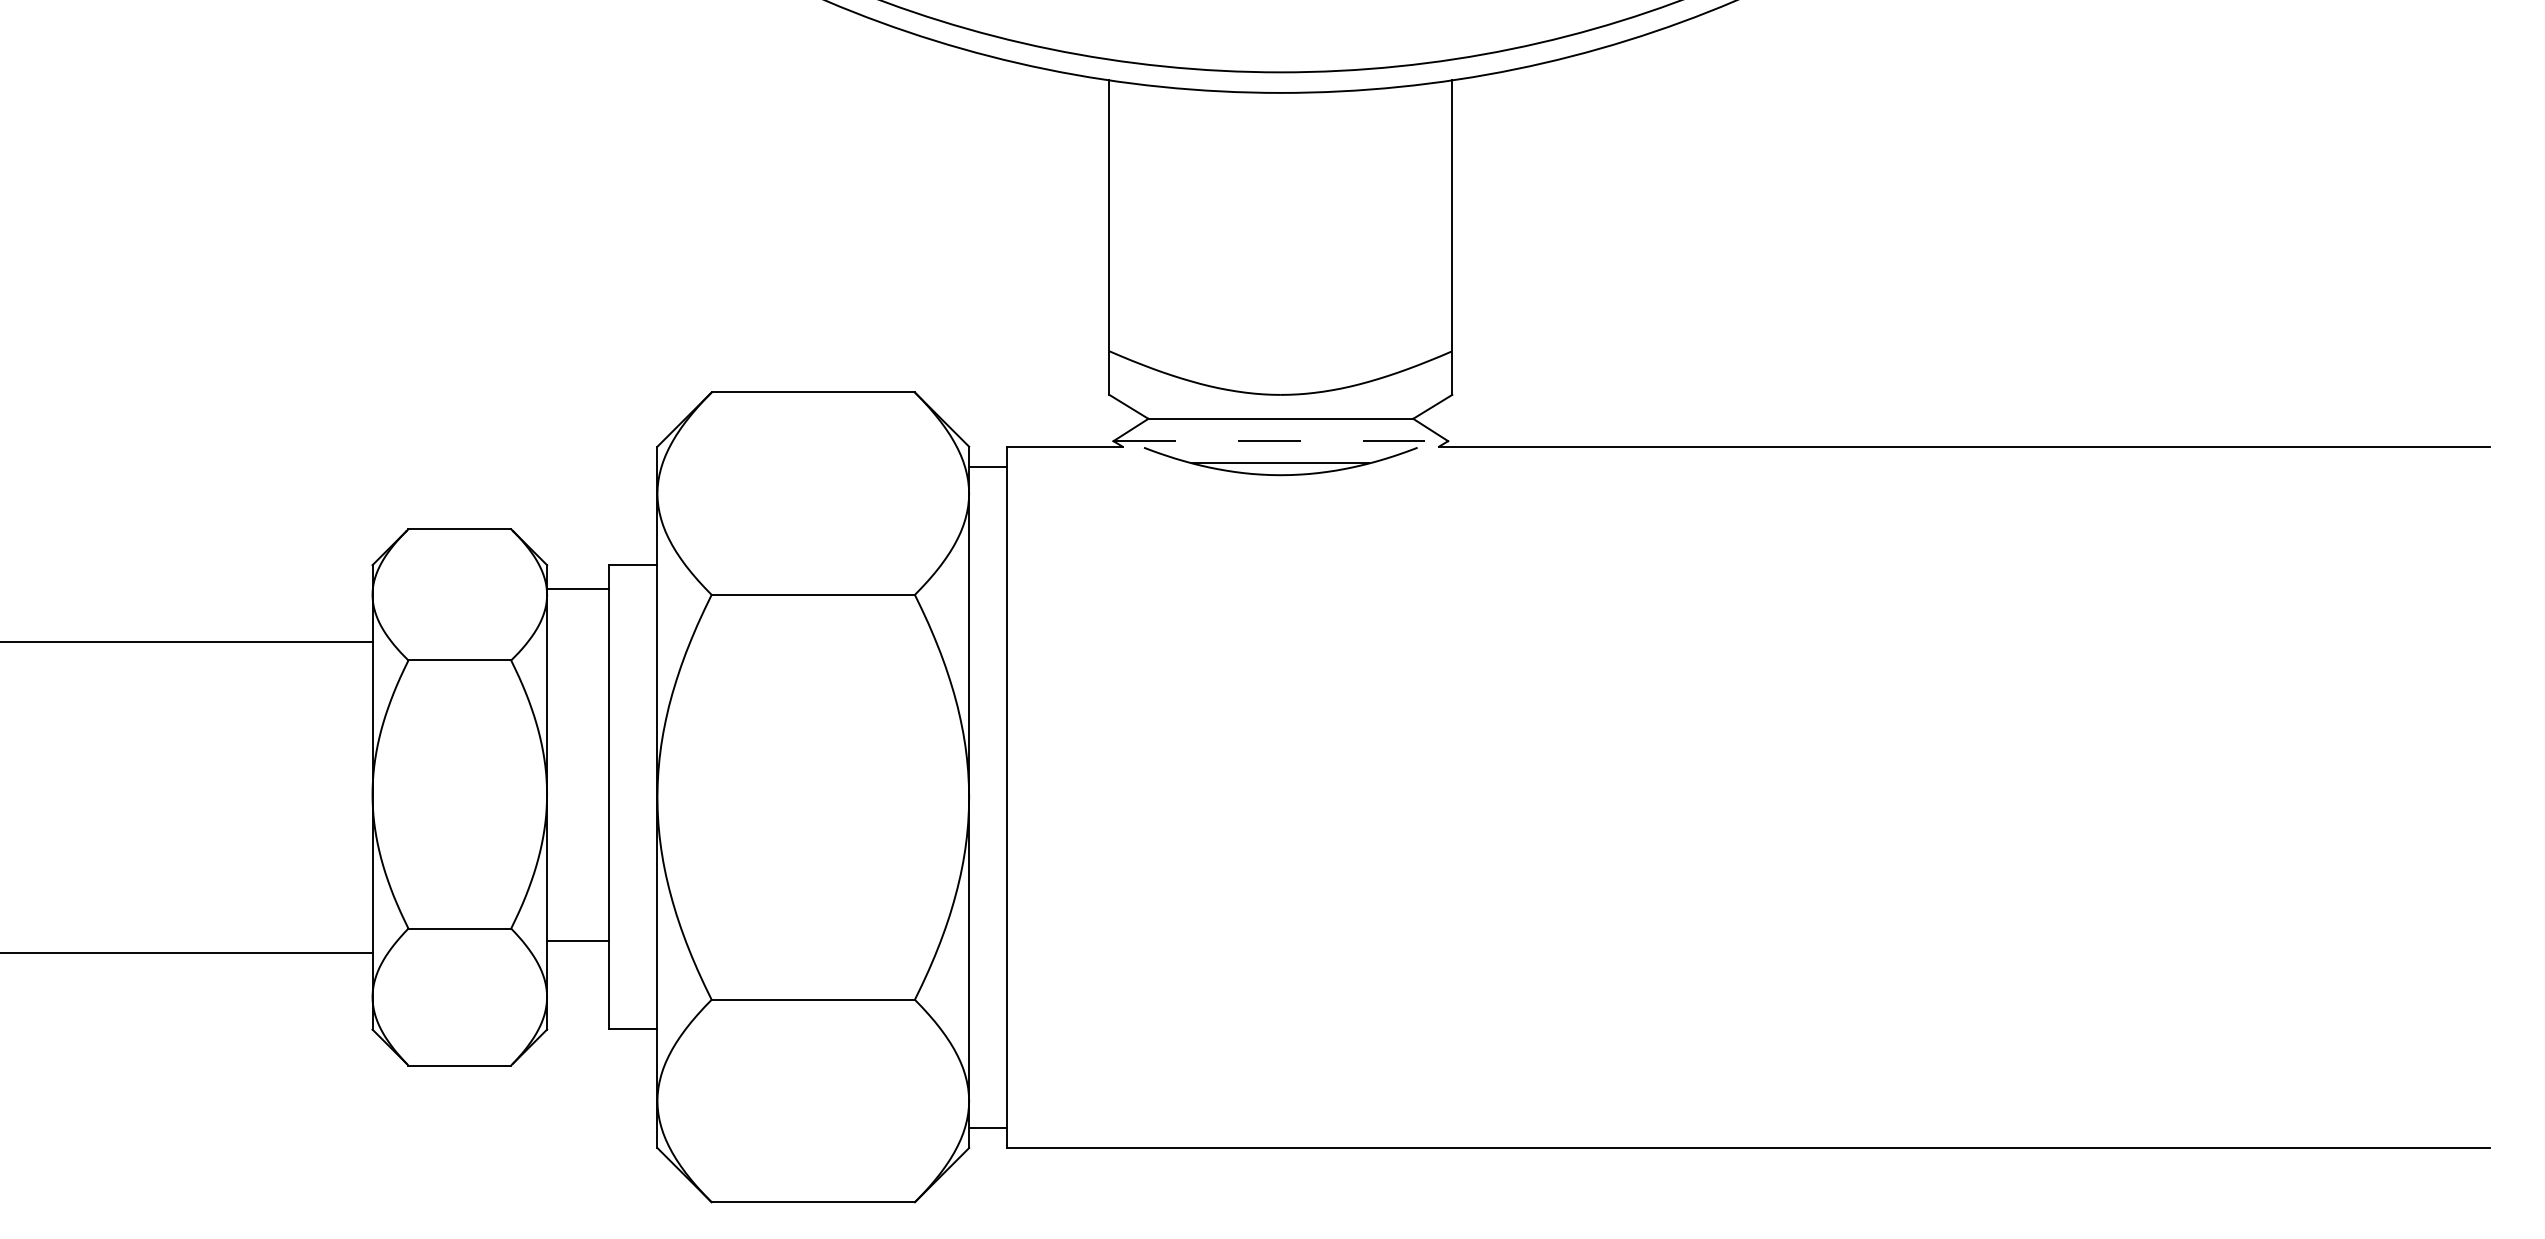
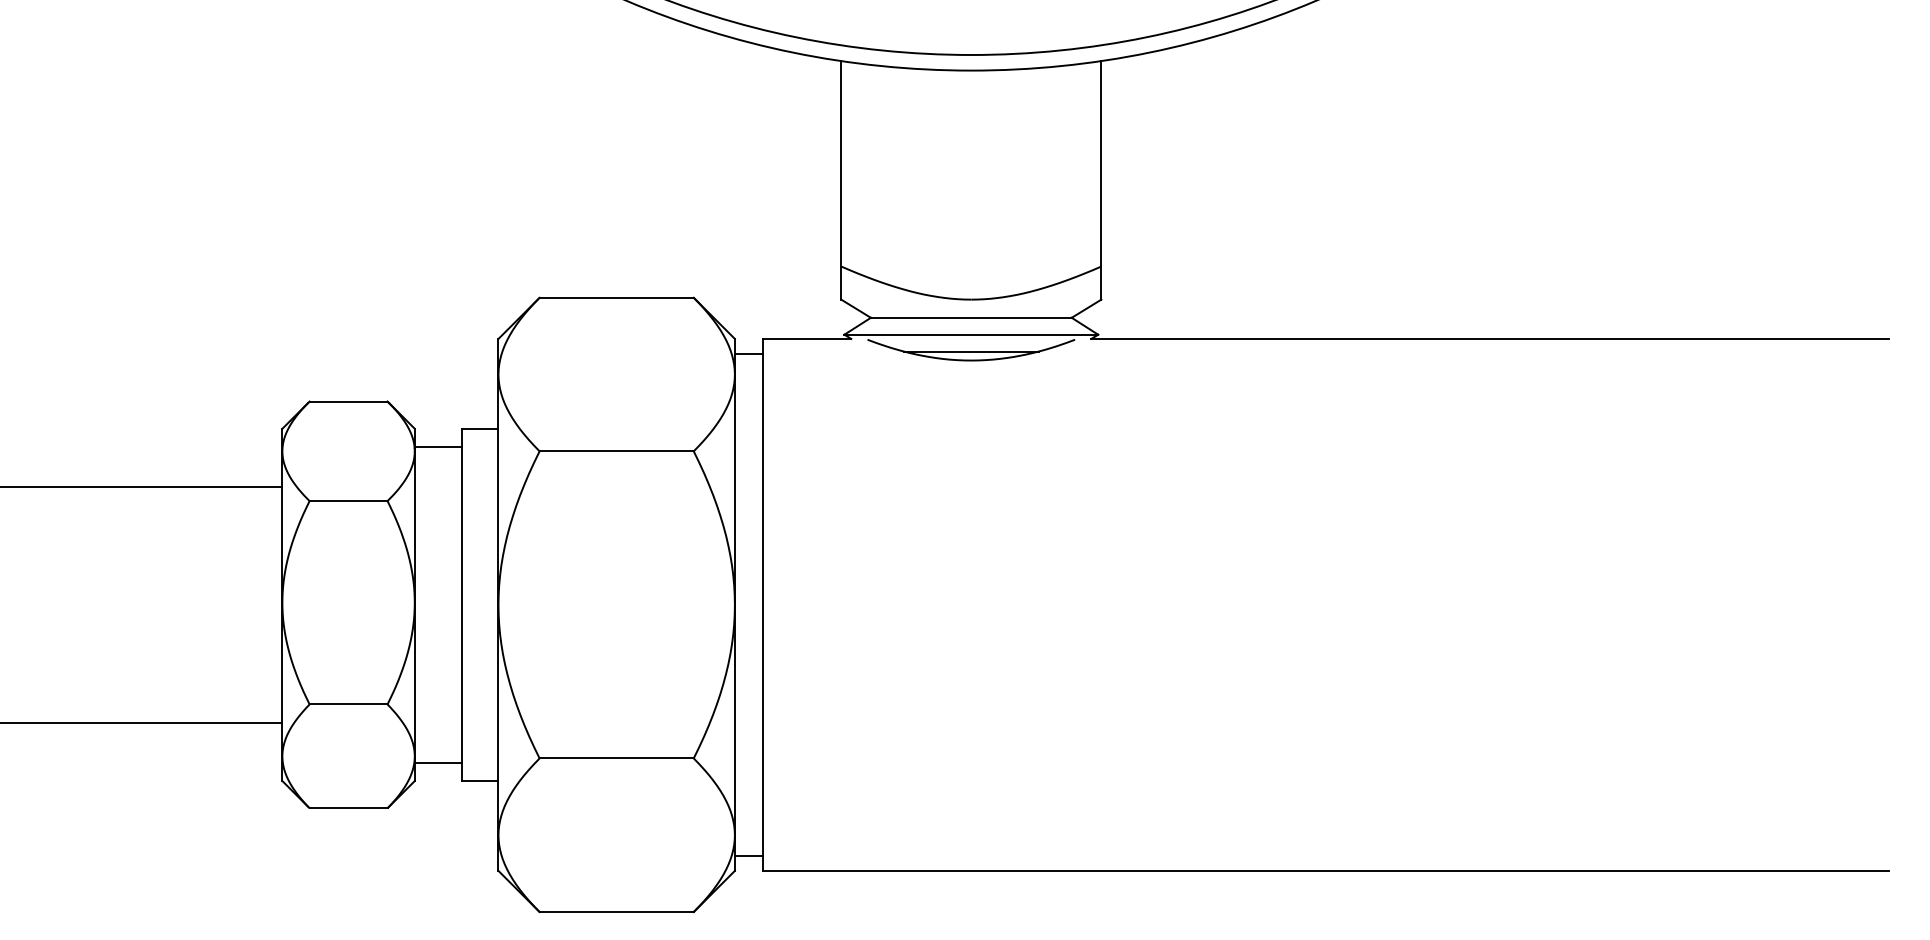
line: (1281, 440) -> (971, 334), dashed -> solid
line: (578, 940) -> (438, 762), moved

